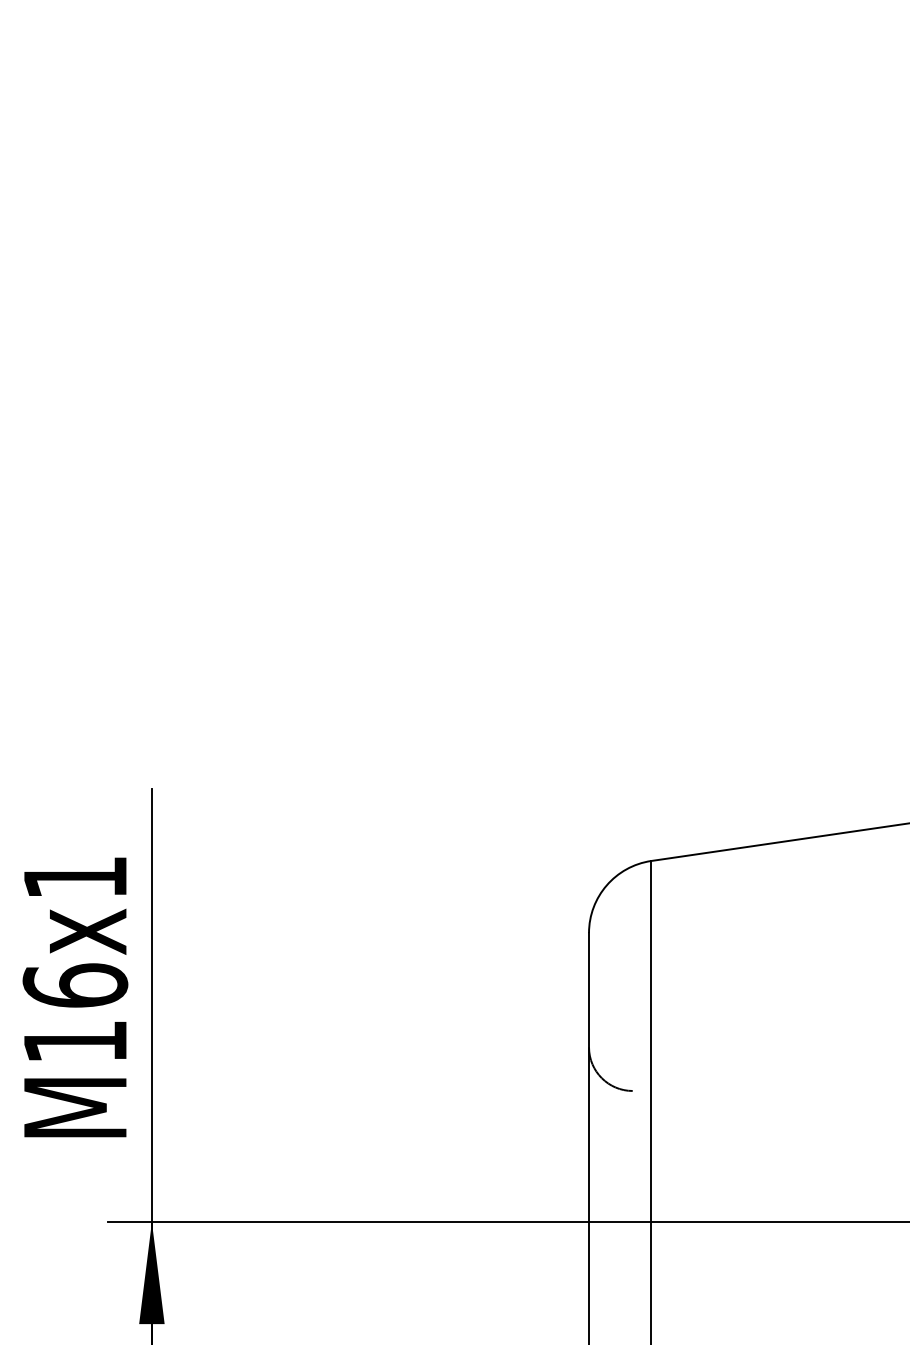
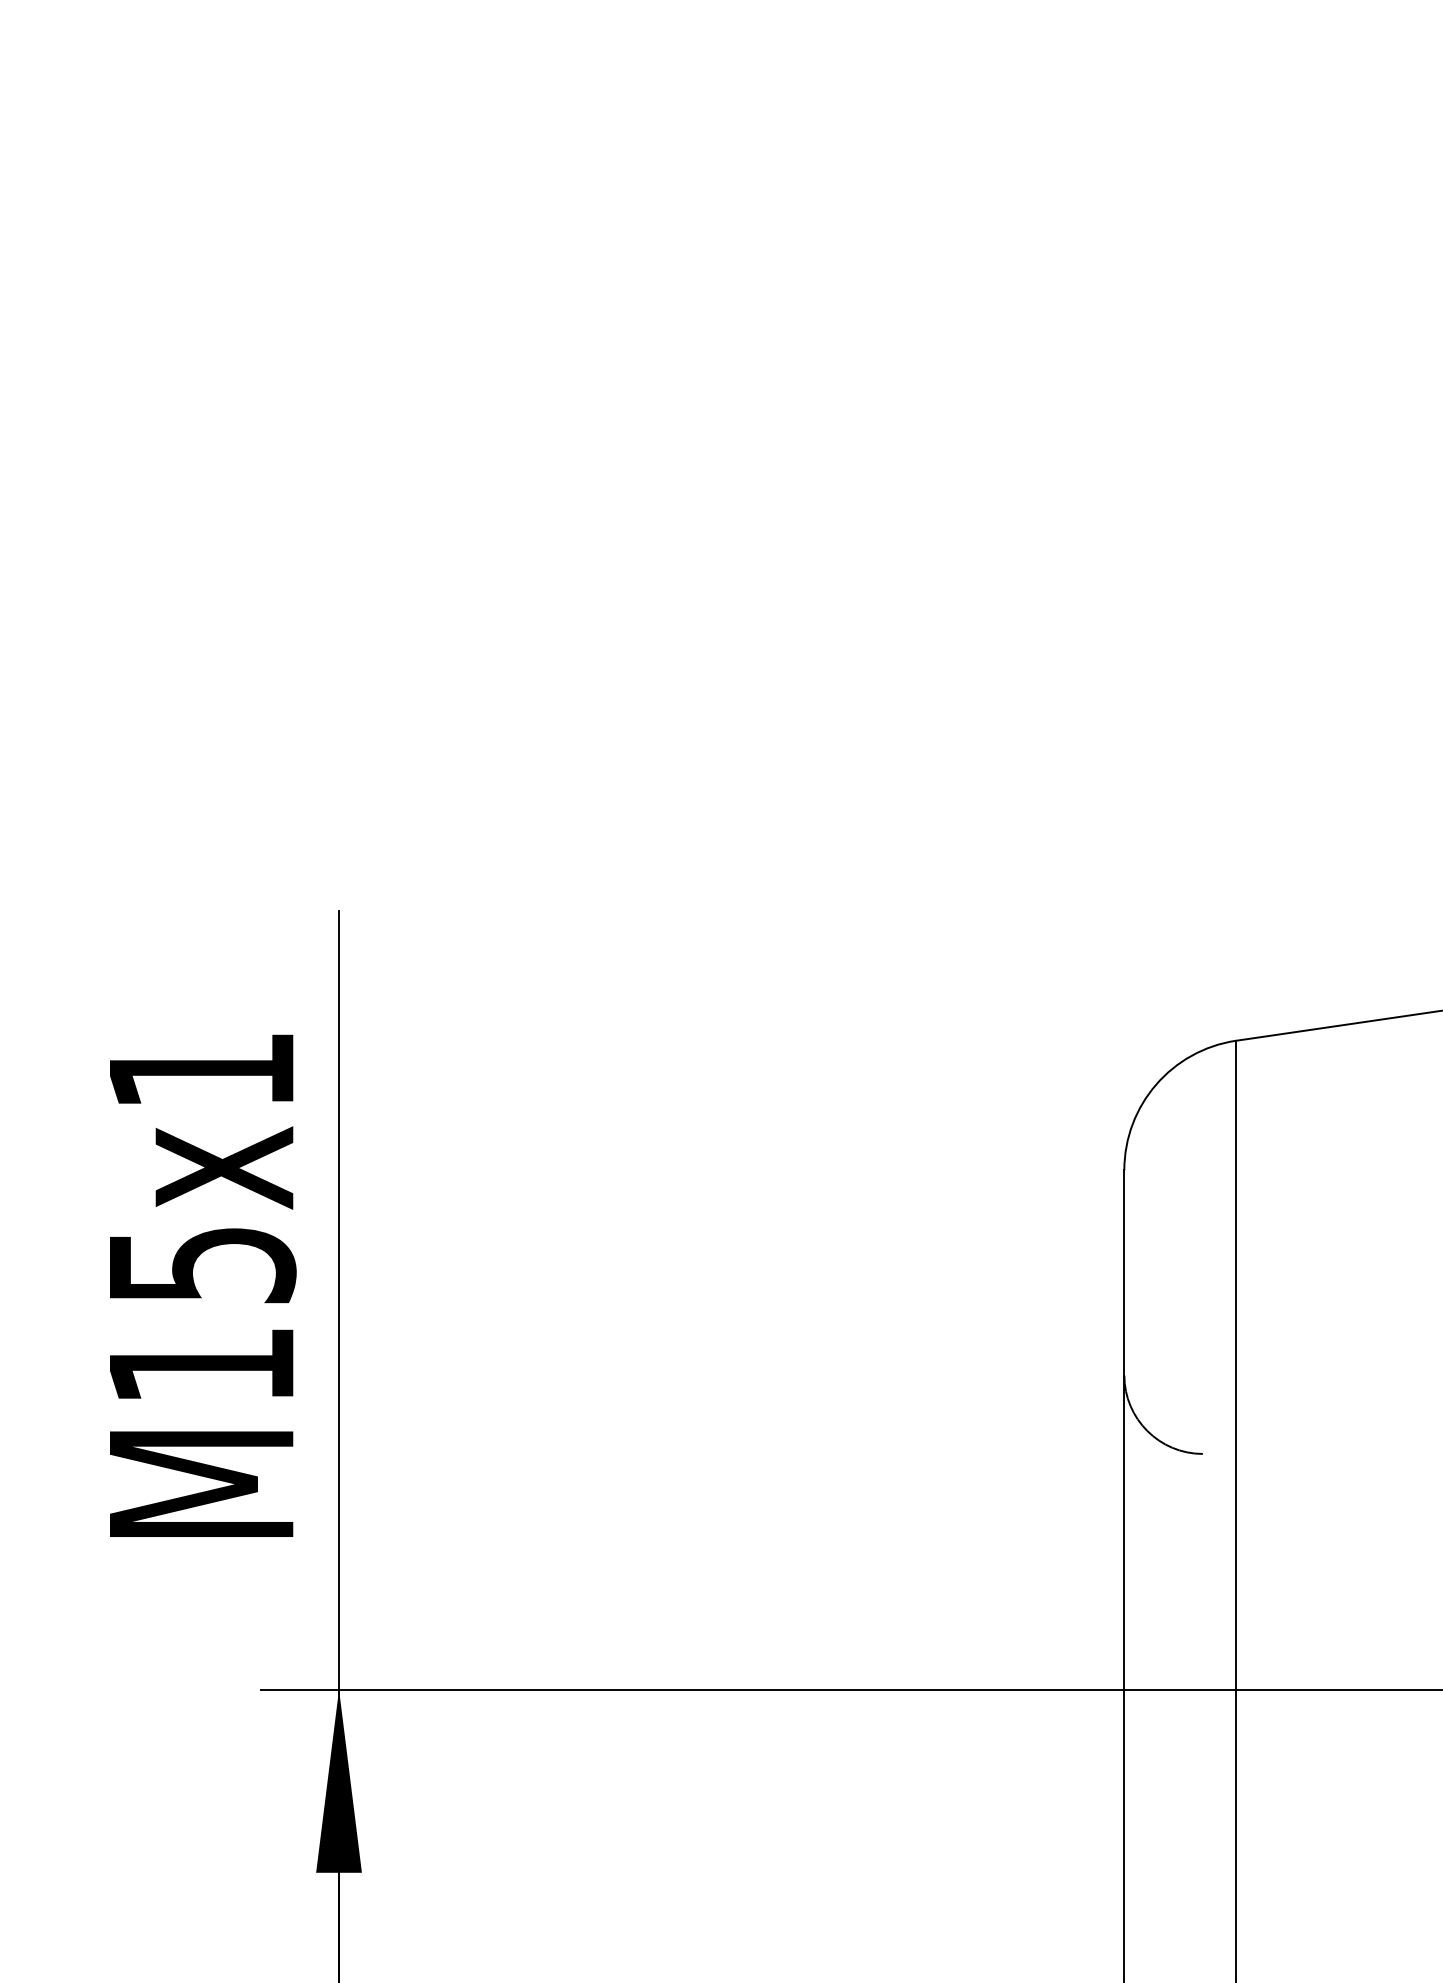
text: (75, 985) -> (201, 1264), M16x1 -> M15x1

